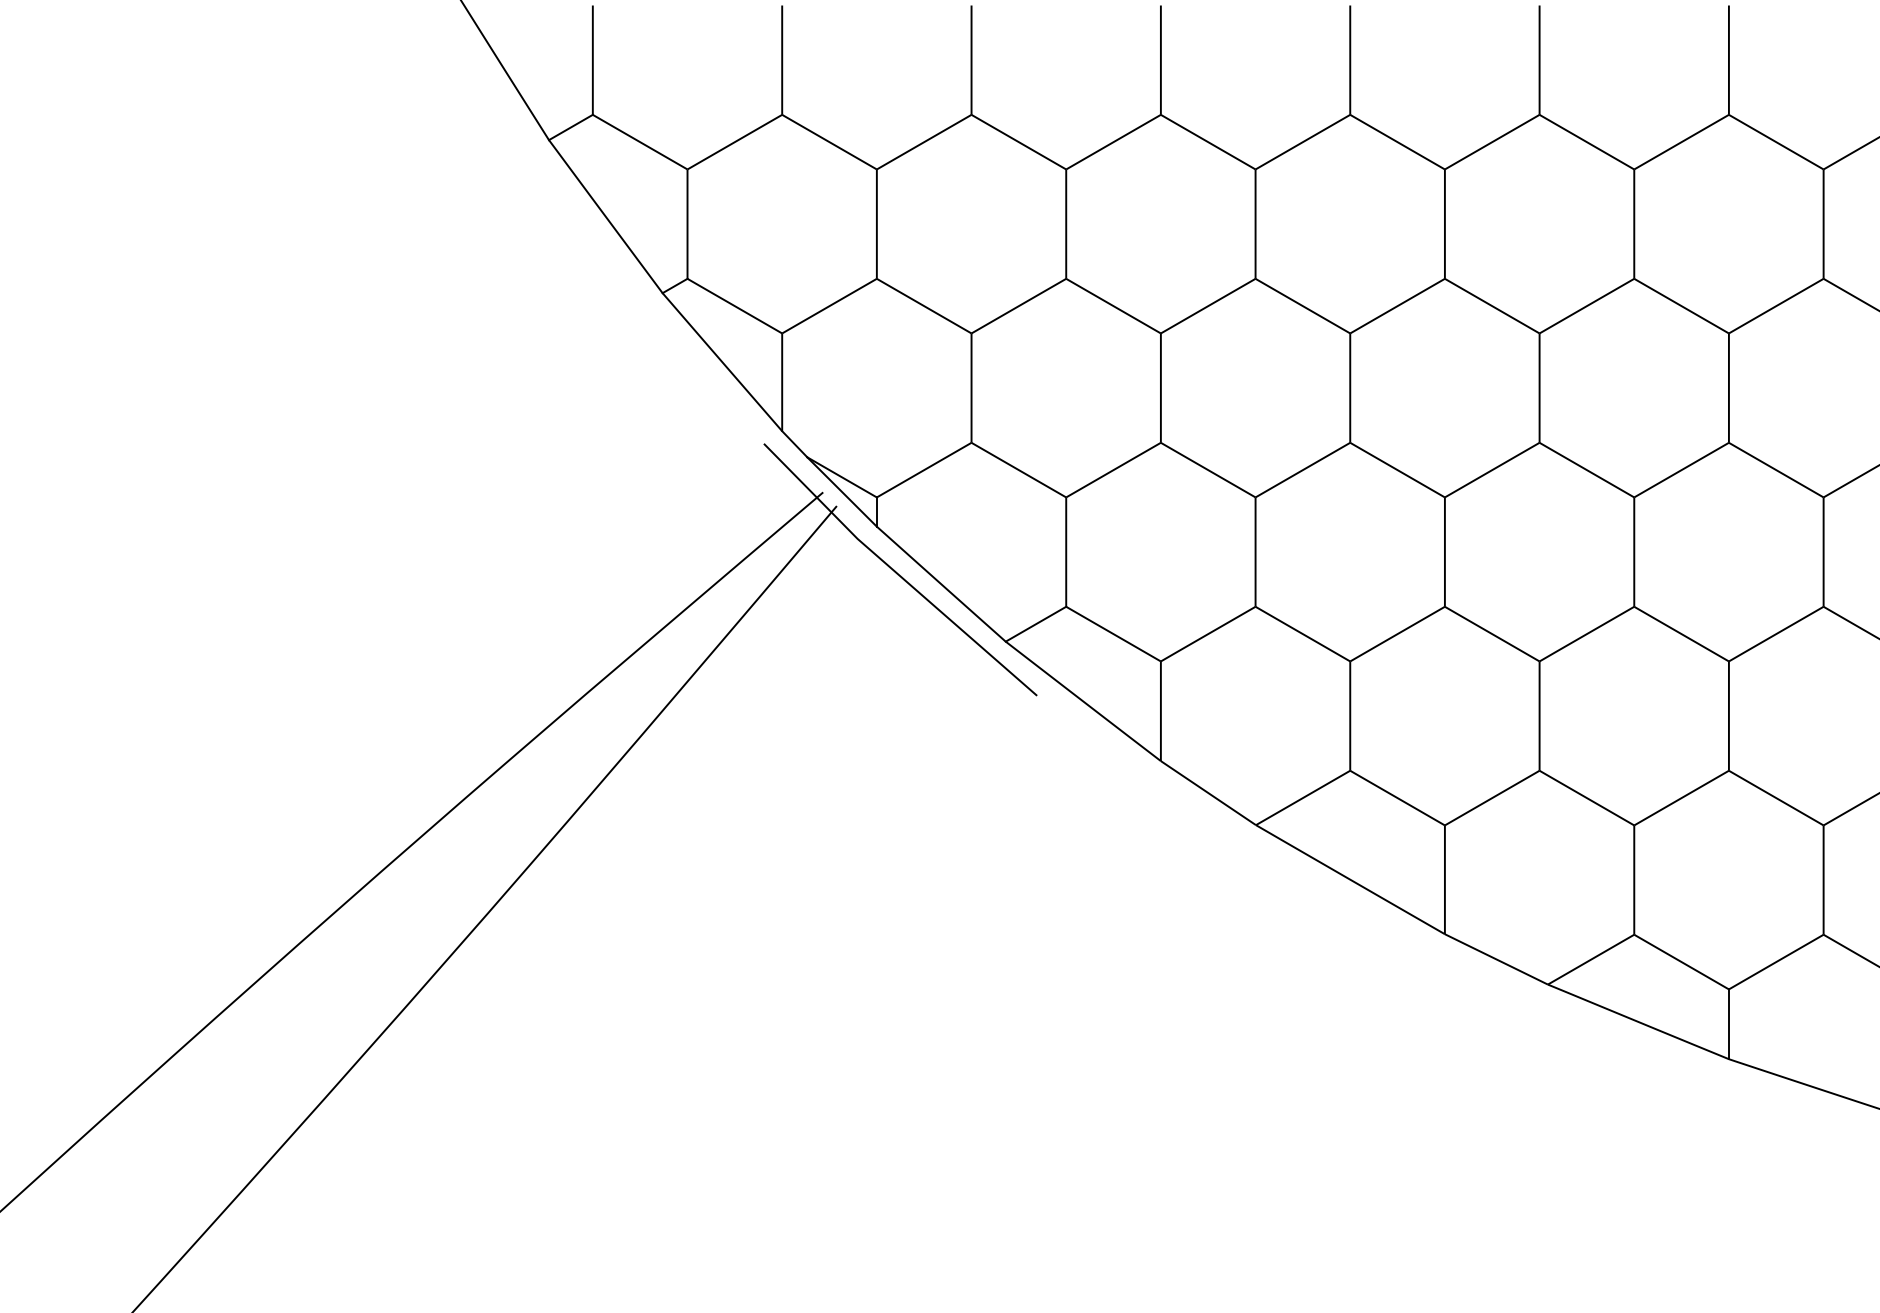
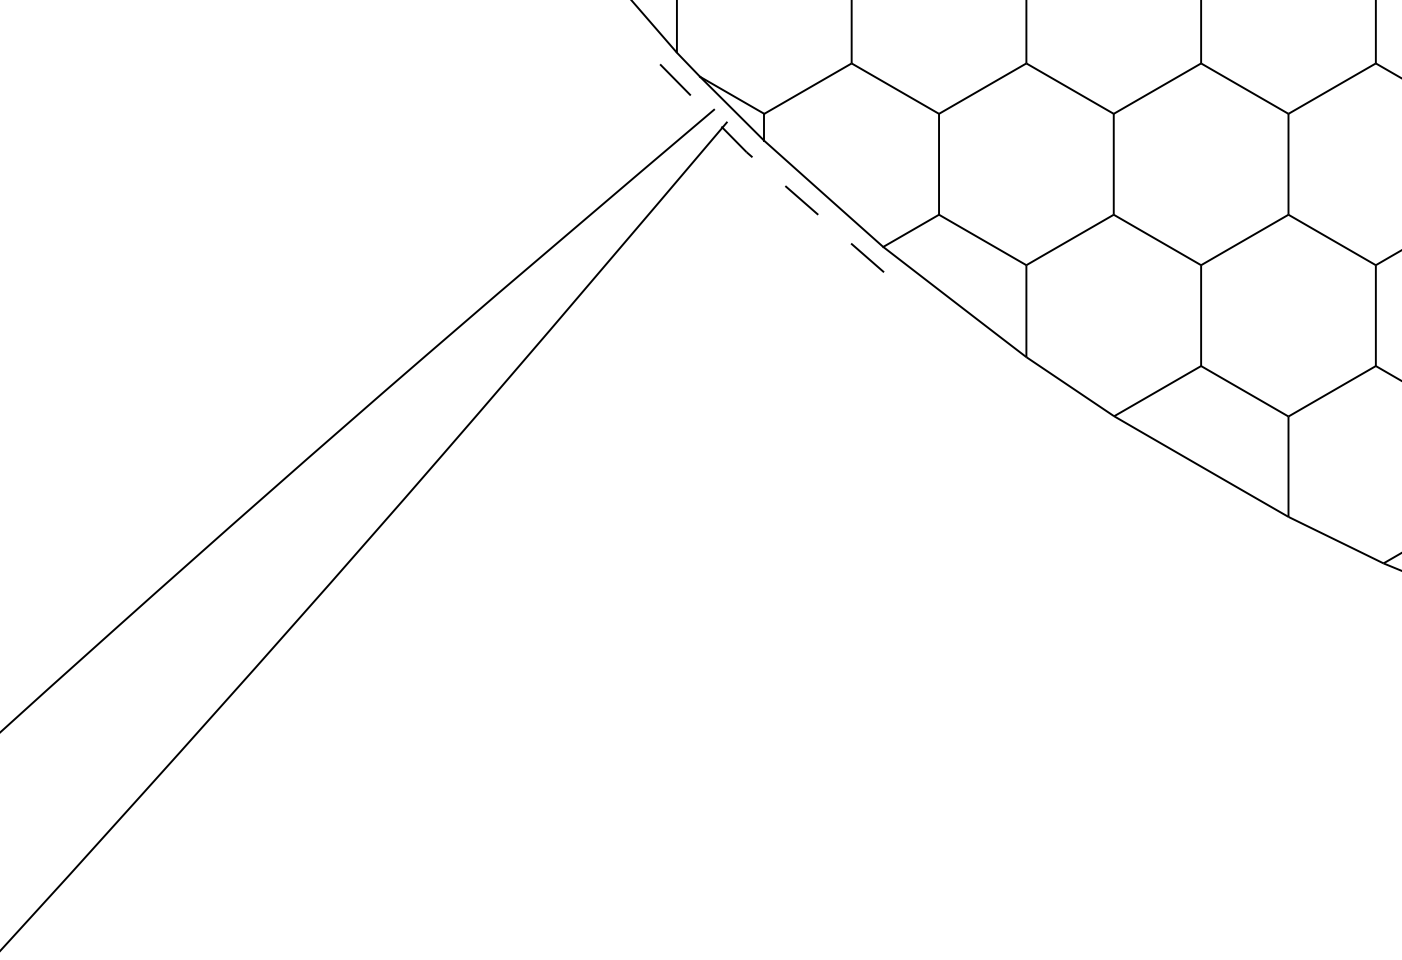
line: (896, 573) -> (782, 184), solid -> dashed

